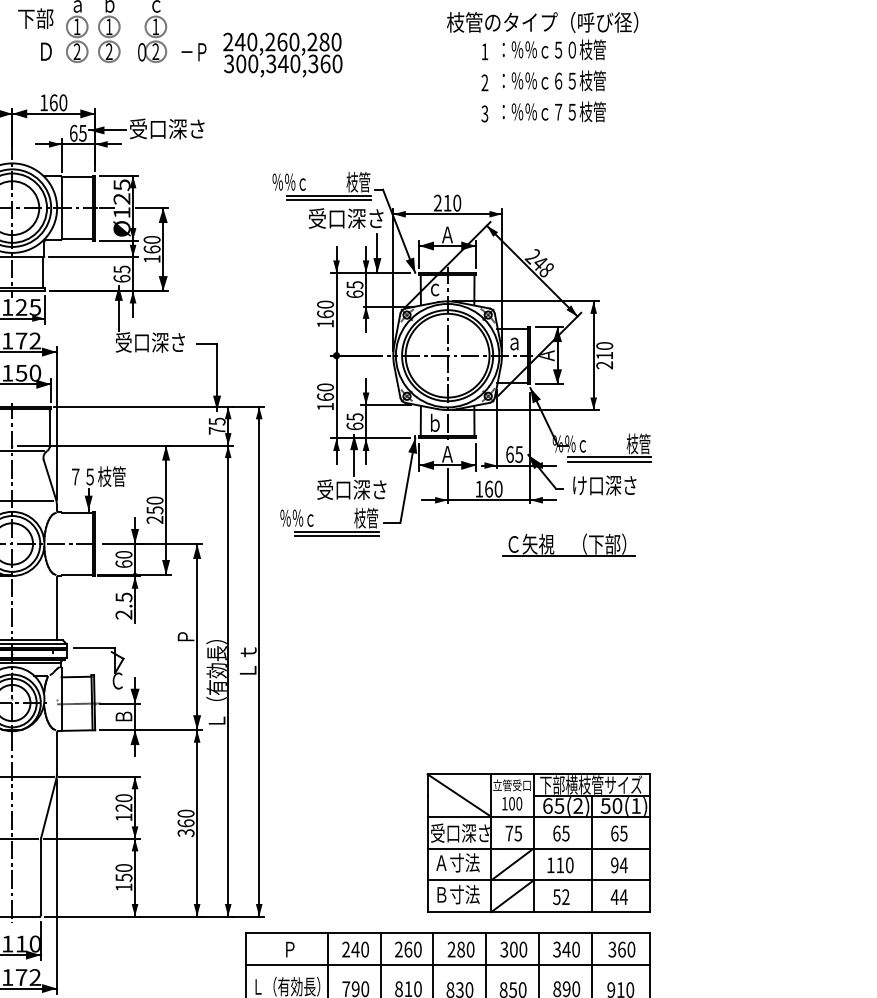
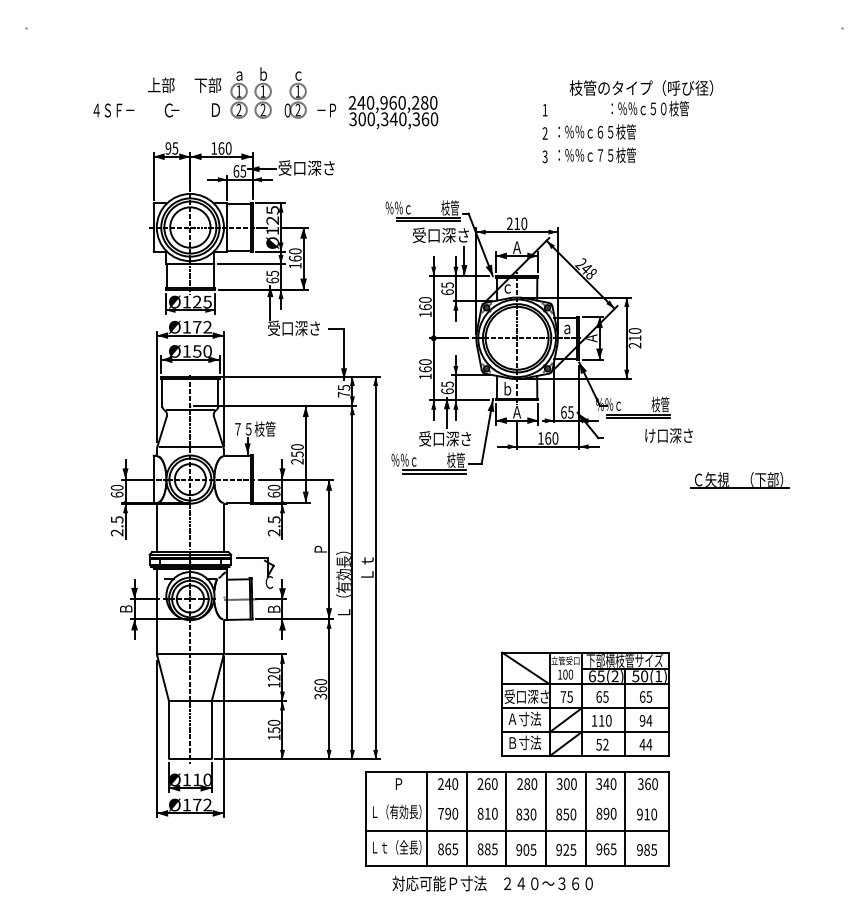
text: (542, 36) -> (641, 98), moved
text: (269, 41) -> (383, 102), 240,260,280 -> 240,960,280
text: (603, 485) -> (668, 435), moved
part: (568, 554) -> (739, 487), moved
line: (446, 964) -> (516, 795), removed

